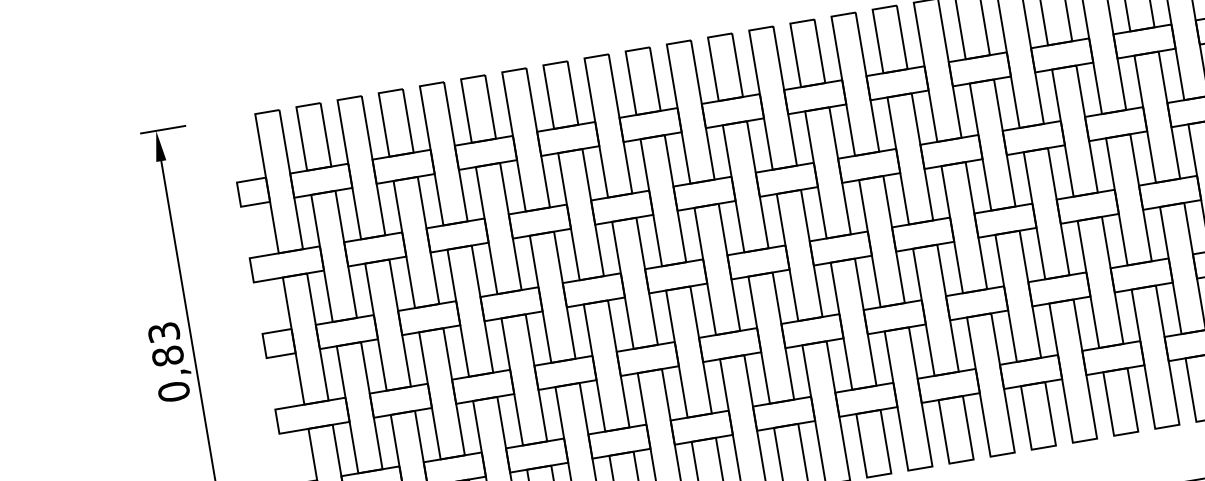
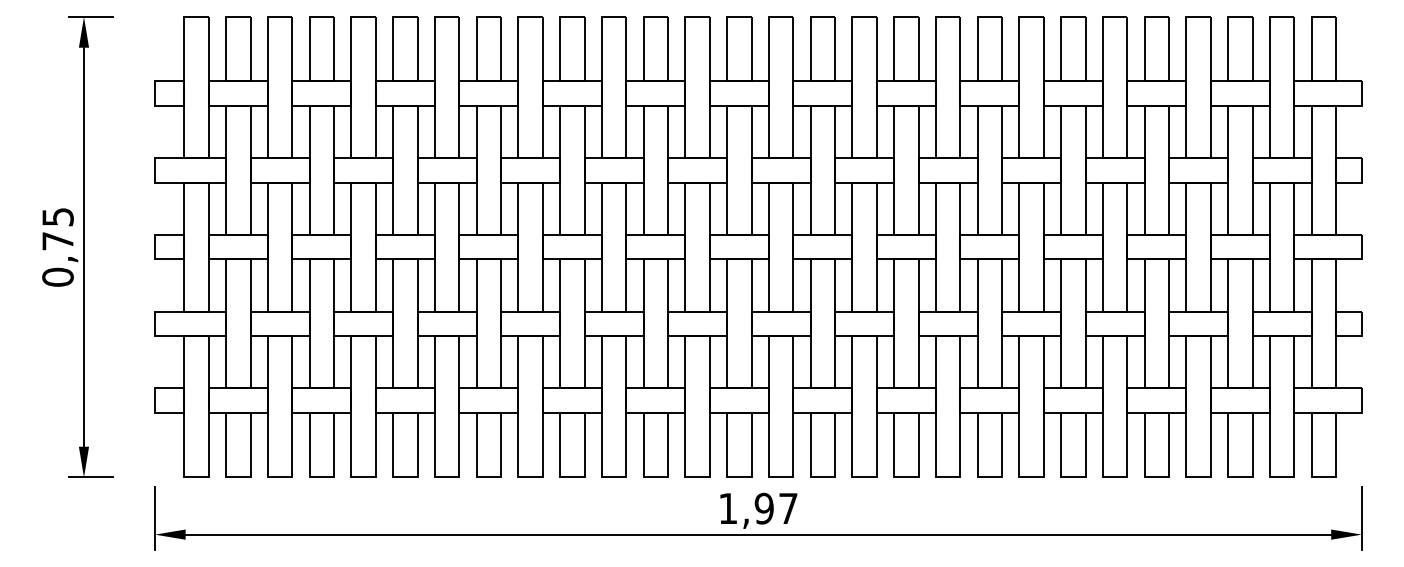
text: (165, 344) -> (57, 229), 0,83 -> 0,75

